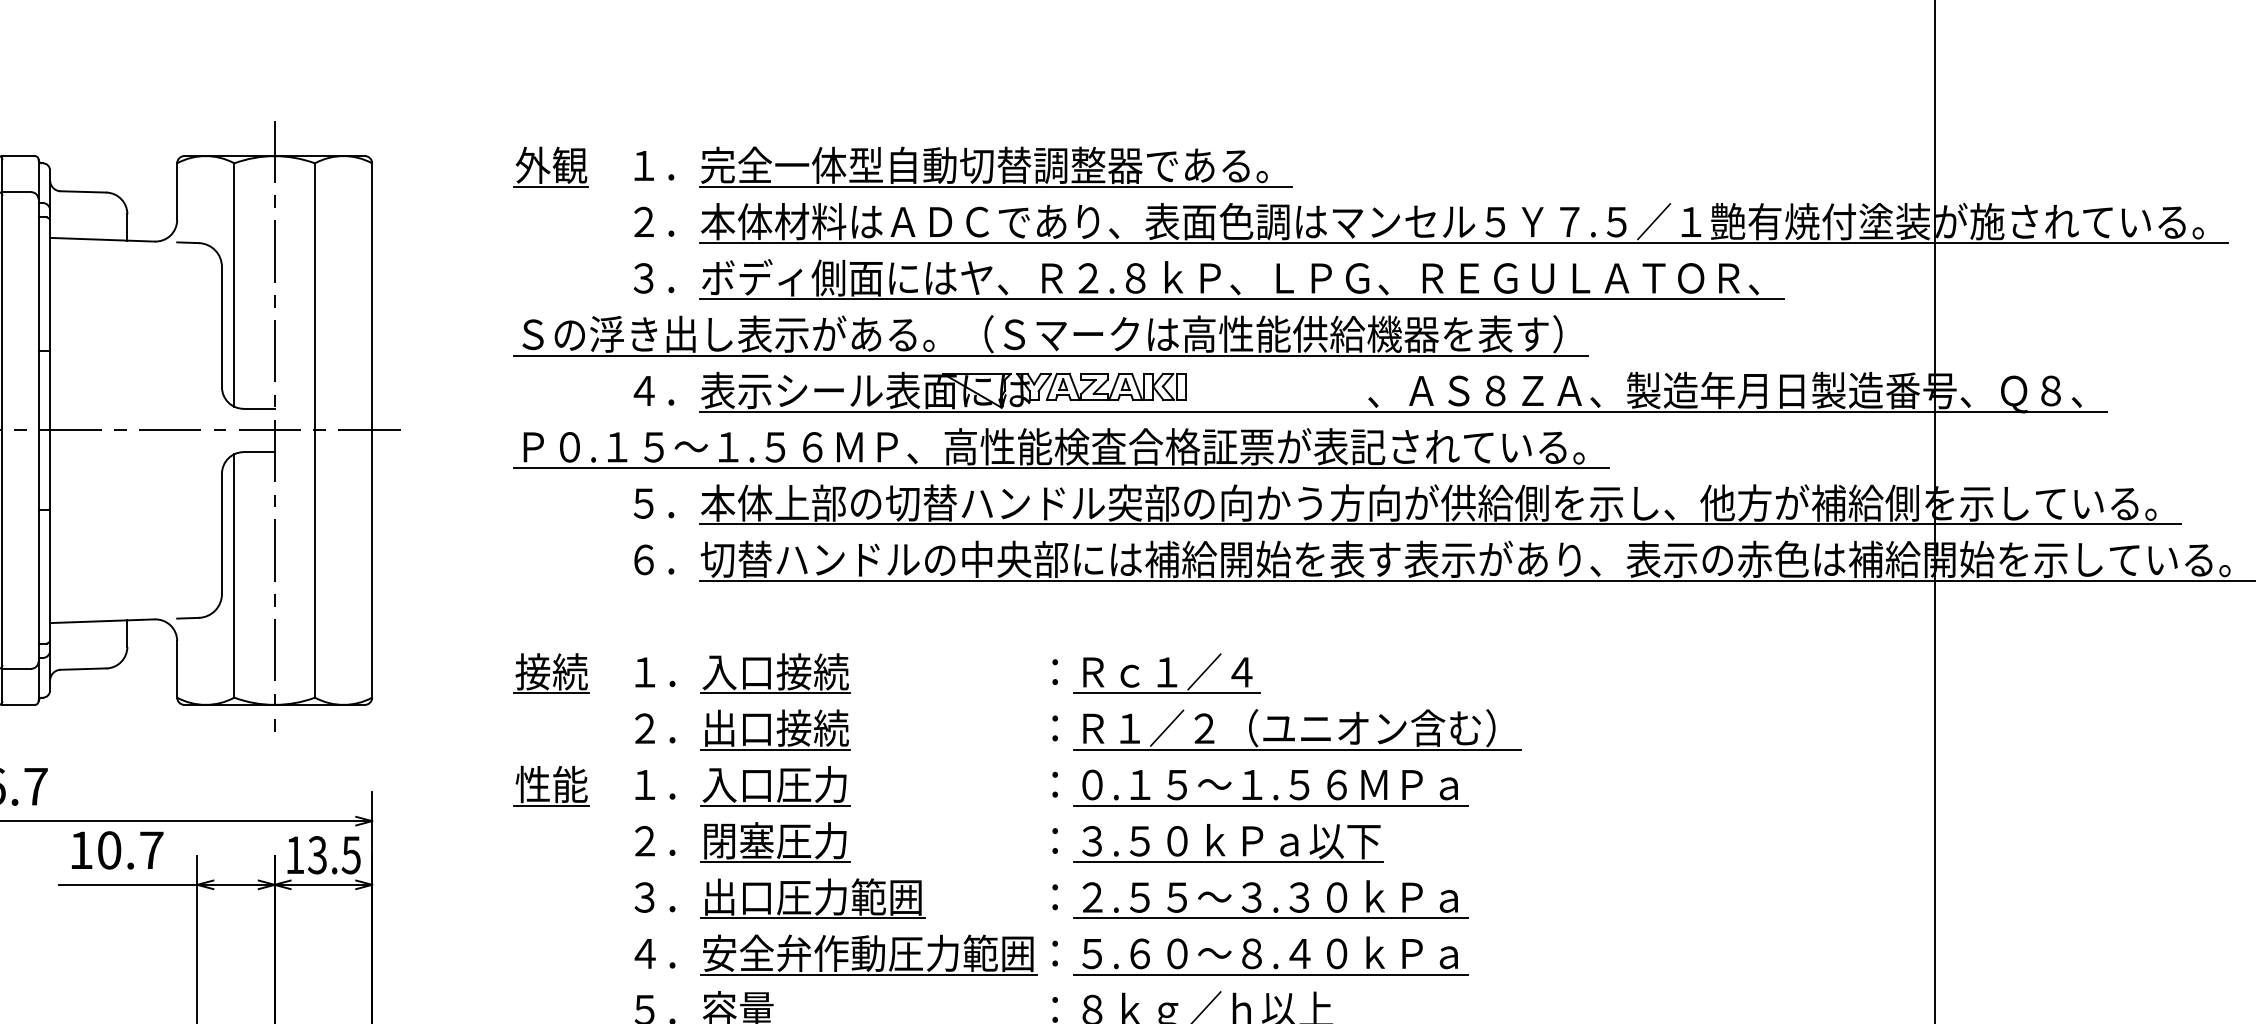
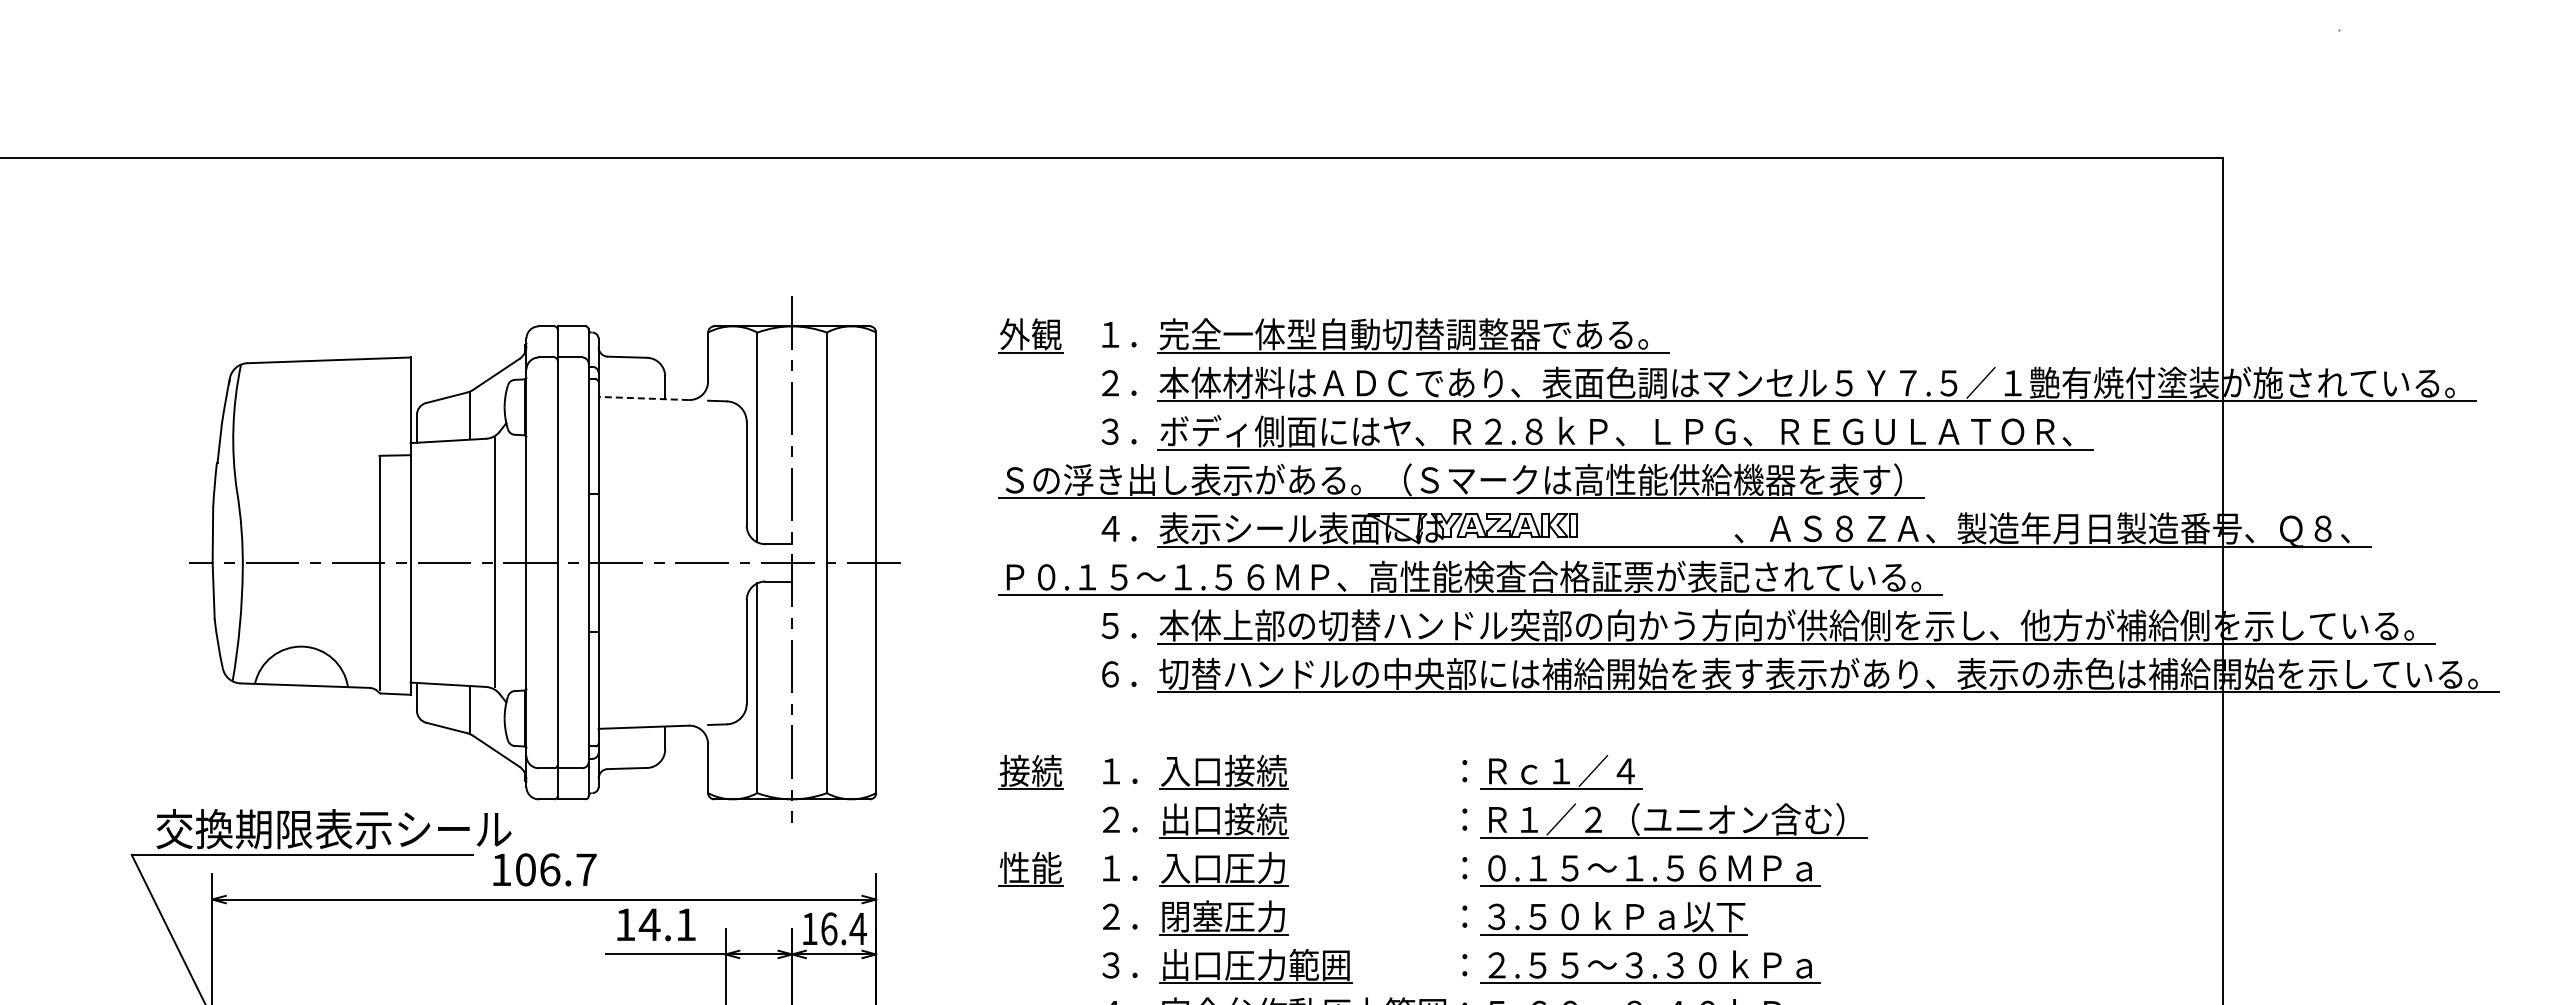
line: (102, 239) -> (643, 398), solid -> dashed
text: (130, 850) -> (667, 924), 10.7 -> 14.1
text: (334, 854) -> (843, 928), 13.5 -> 16.4

